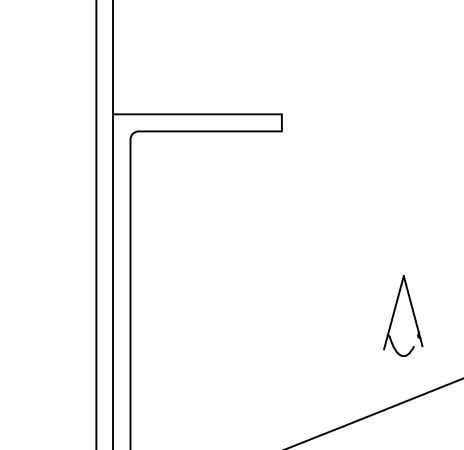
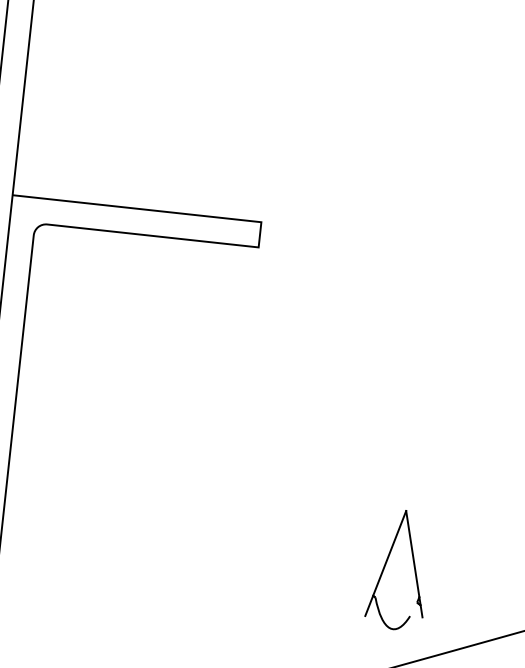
part: (394, 315) -> (386, 567), moved

